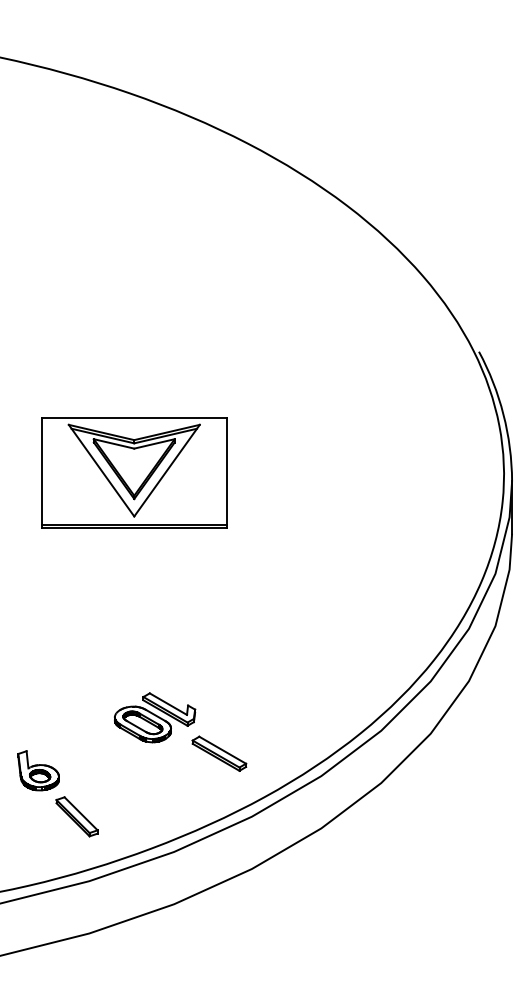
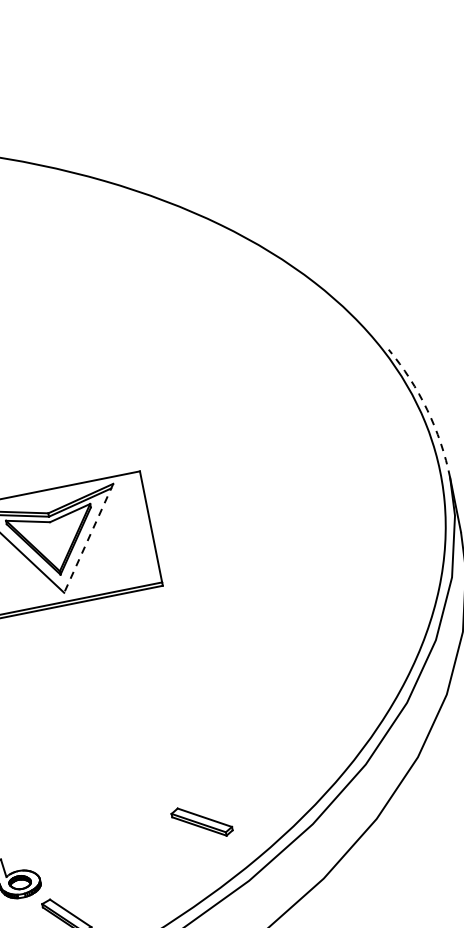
arc: (503, 414) -> (427, 409), solid -> dashed
line: (166, 471) -> (88, 539), solid -> dashed
part: (155, 717) -> (128, 797), removed

